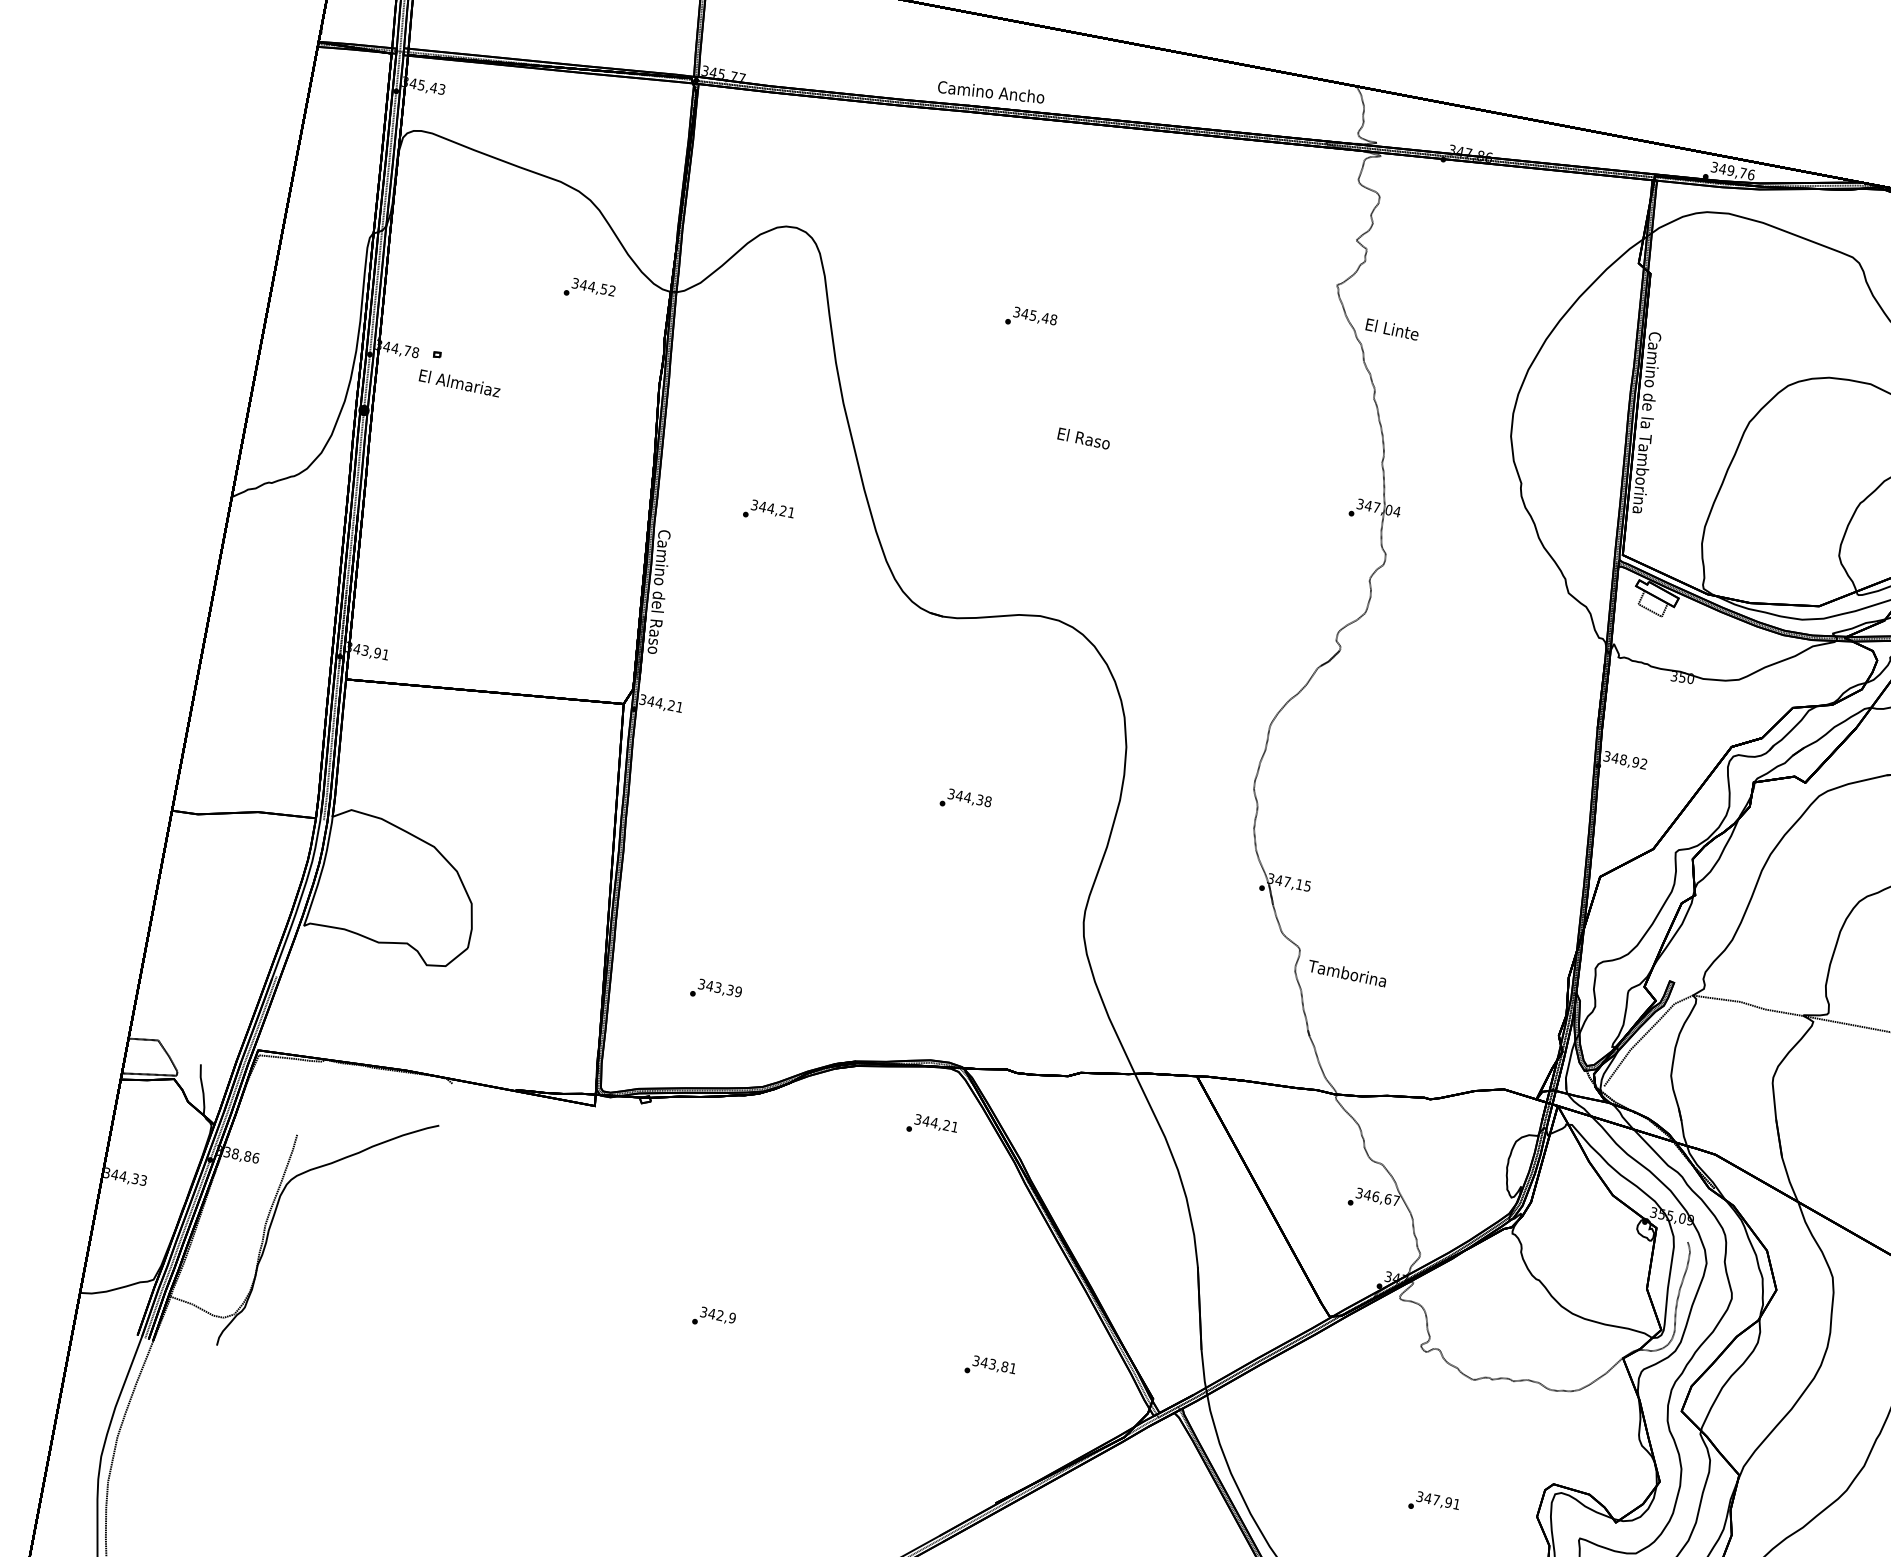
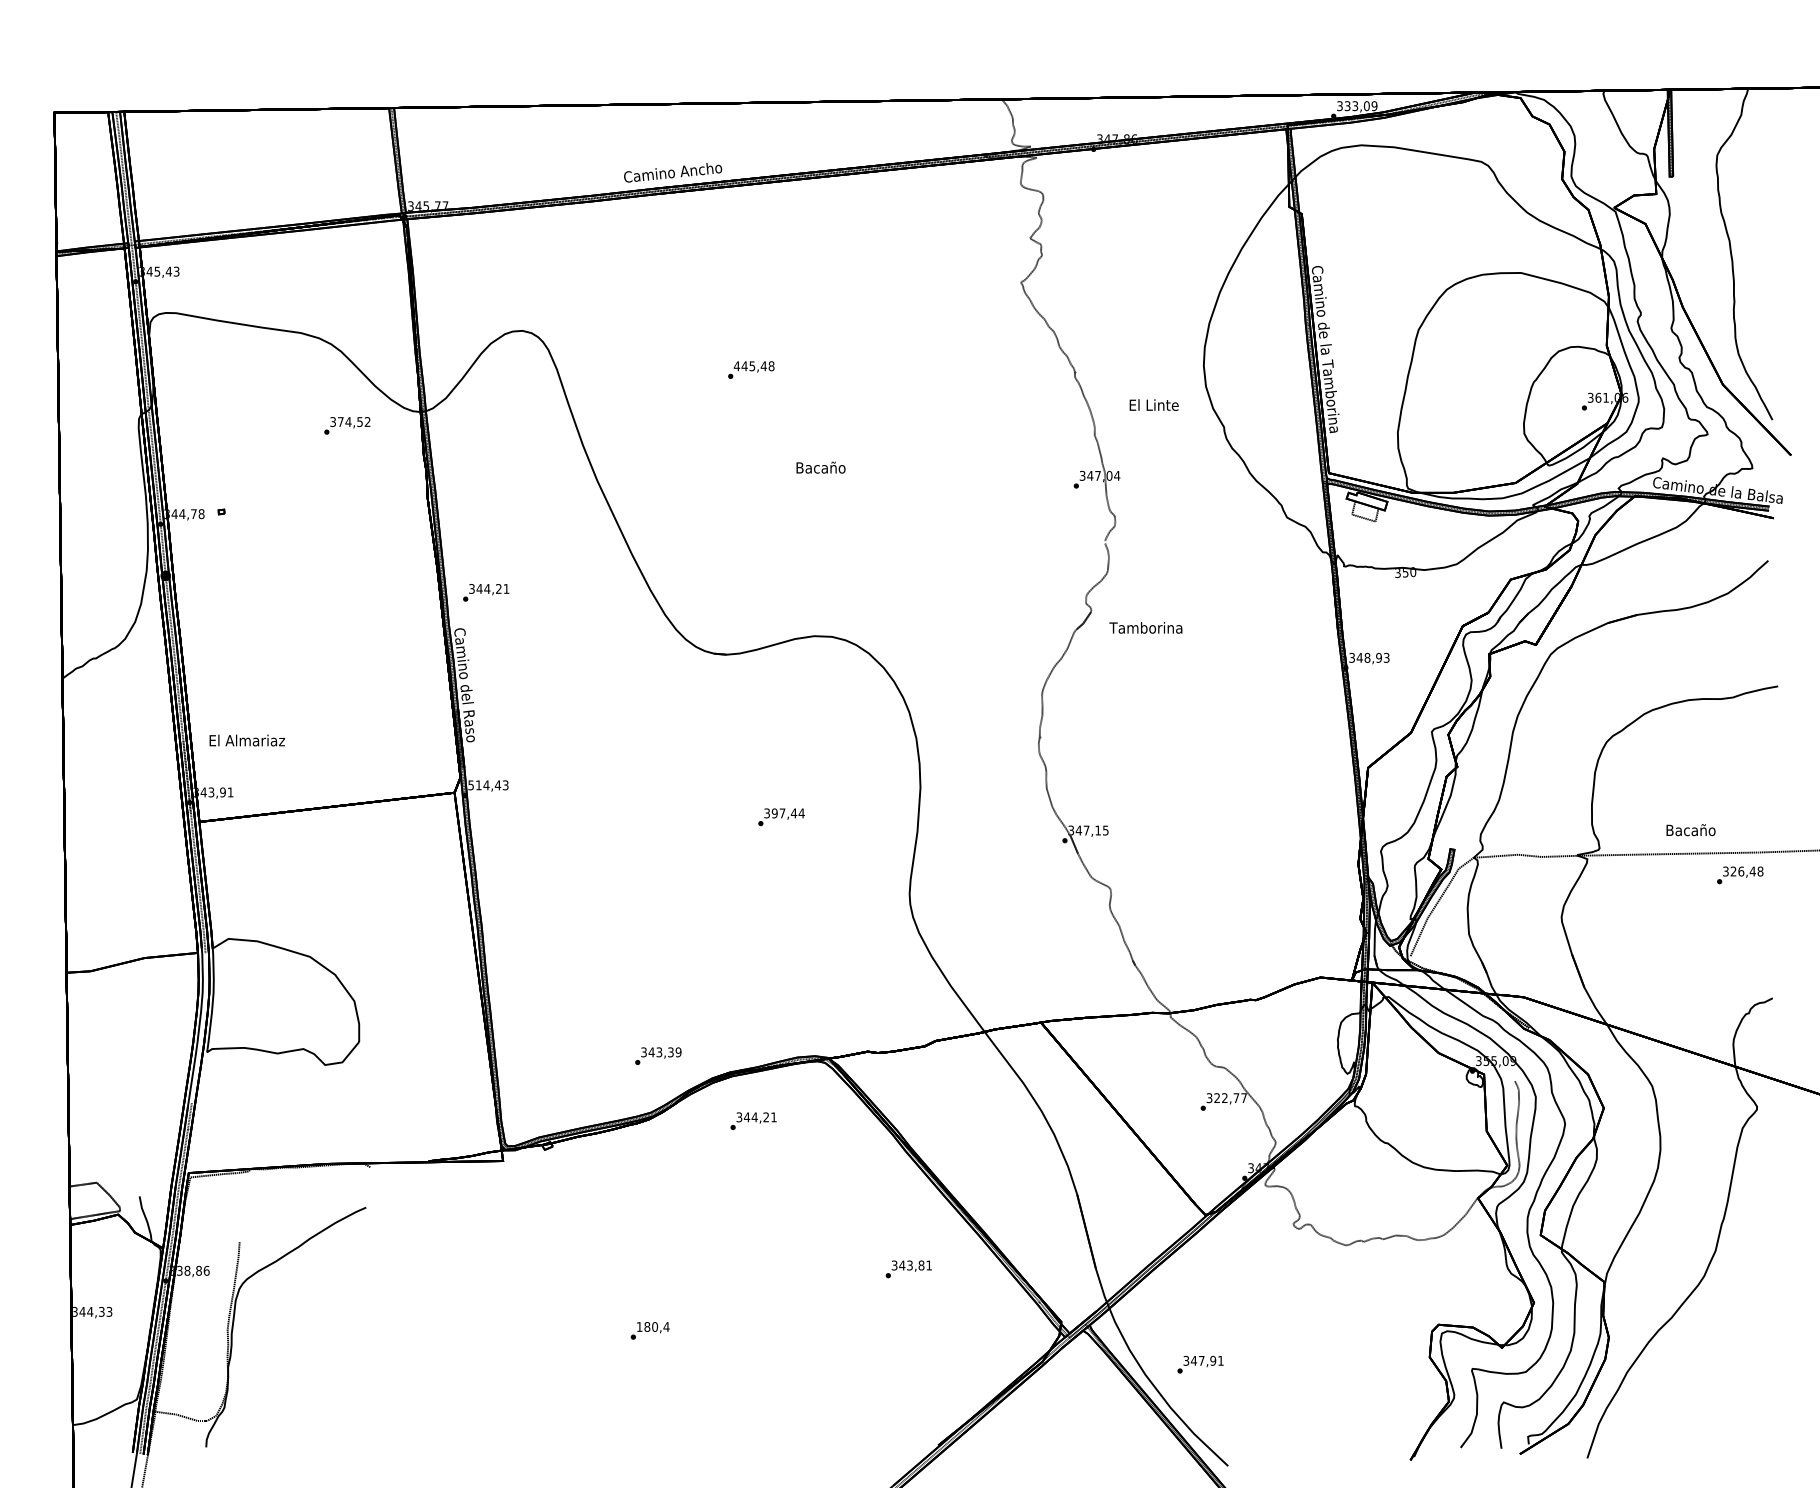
text: (1736, 172) -> (1360, 106), 349,76 -> 333,09
text: (583, 284) -> (340, 421), 344,52 -> 374,52
text: (1016, 312) -> (736, 366), 345,48 -> 445,48
text: (1391, 328) -> (1153, 404), moved
text: (459, 383) -> (246, 740), moved
text: (1083, 438) -> (820, 467), El Raso -> Bacaño
text: (769, 512) -> (486, 592), moved
text: (661, 703) -> (488, 785), 344,21 -> 514,43
text: (1643, 763) -> (1386, 657), 348,92 -> 348,93
text: (973, 798) -> (787, 813), 344,38 -> 397,44
text: (1347, 972) -> (1145, 627), moved
text: (716, 990) -> (658, 1055), moved
text: (932, 1126) -> (753, 1120), moved
text: (1377, 1197) -> (1226, 1098), 346,67 -> 322,77
text: (717, 1314) -> (652, 1326), 342,9 -> 180,4
text: (990, 1368) -> (908, 1269), moved
text: (1434, 1503) -> (1200, 1364), moved

